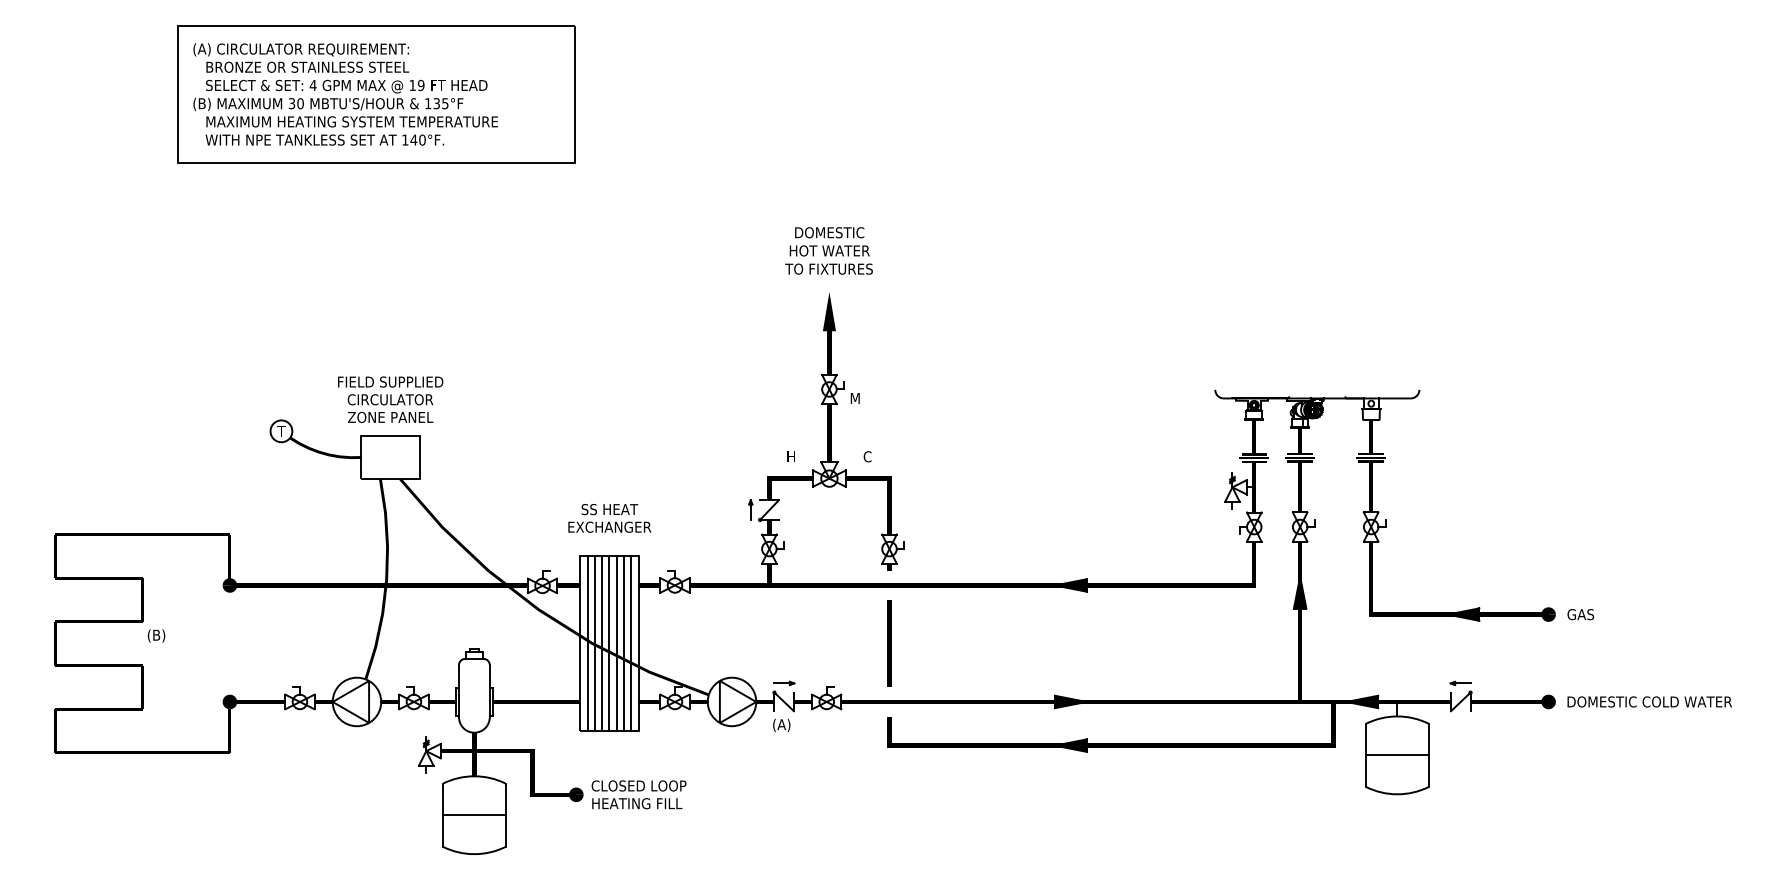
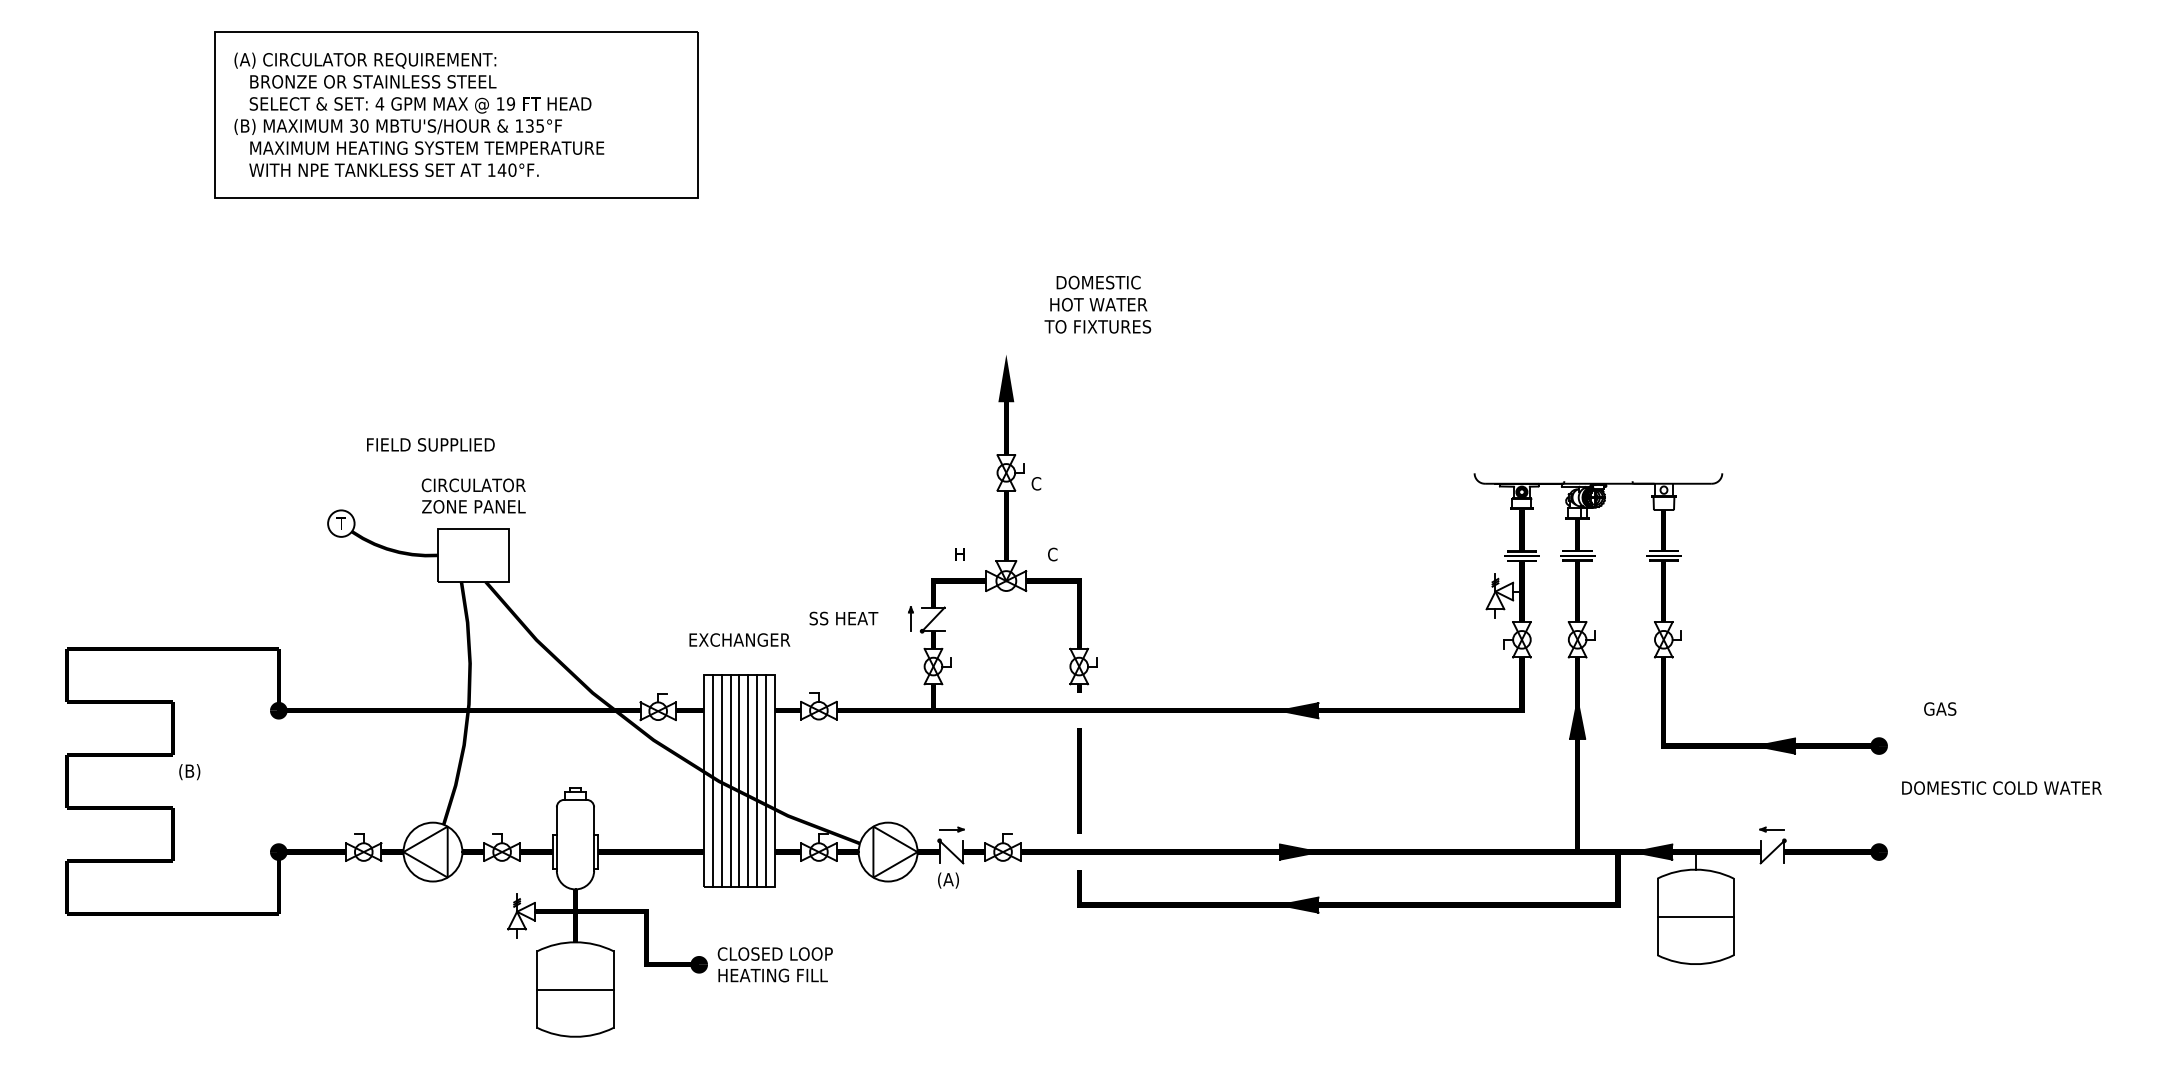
text: (828, 250) -> (1097, 304), moved
text: (390, 381) -> (430, 444), moved
text: (855, 398) -> (1037, 483), M -> C
text: (609, 509) -> (843, 618), moved
text: (1581, 614) -> (1940, 708), moved
text: (1649, 701) -> (2001, 787), moved

